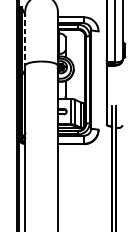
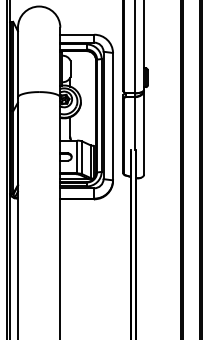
line: (24, 38) -> (17, 62), dashed -> solid
line: (98, 80) -> (113, 116), added
line: (115, 85) -> (134, 123), added
line: (122, 92) -> (144, 132), added

